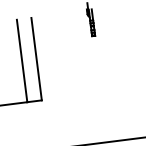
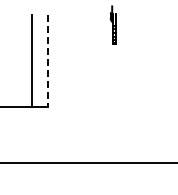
line: (36, 59) -> (48, 61), solid -> dashed

